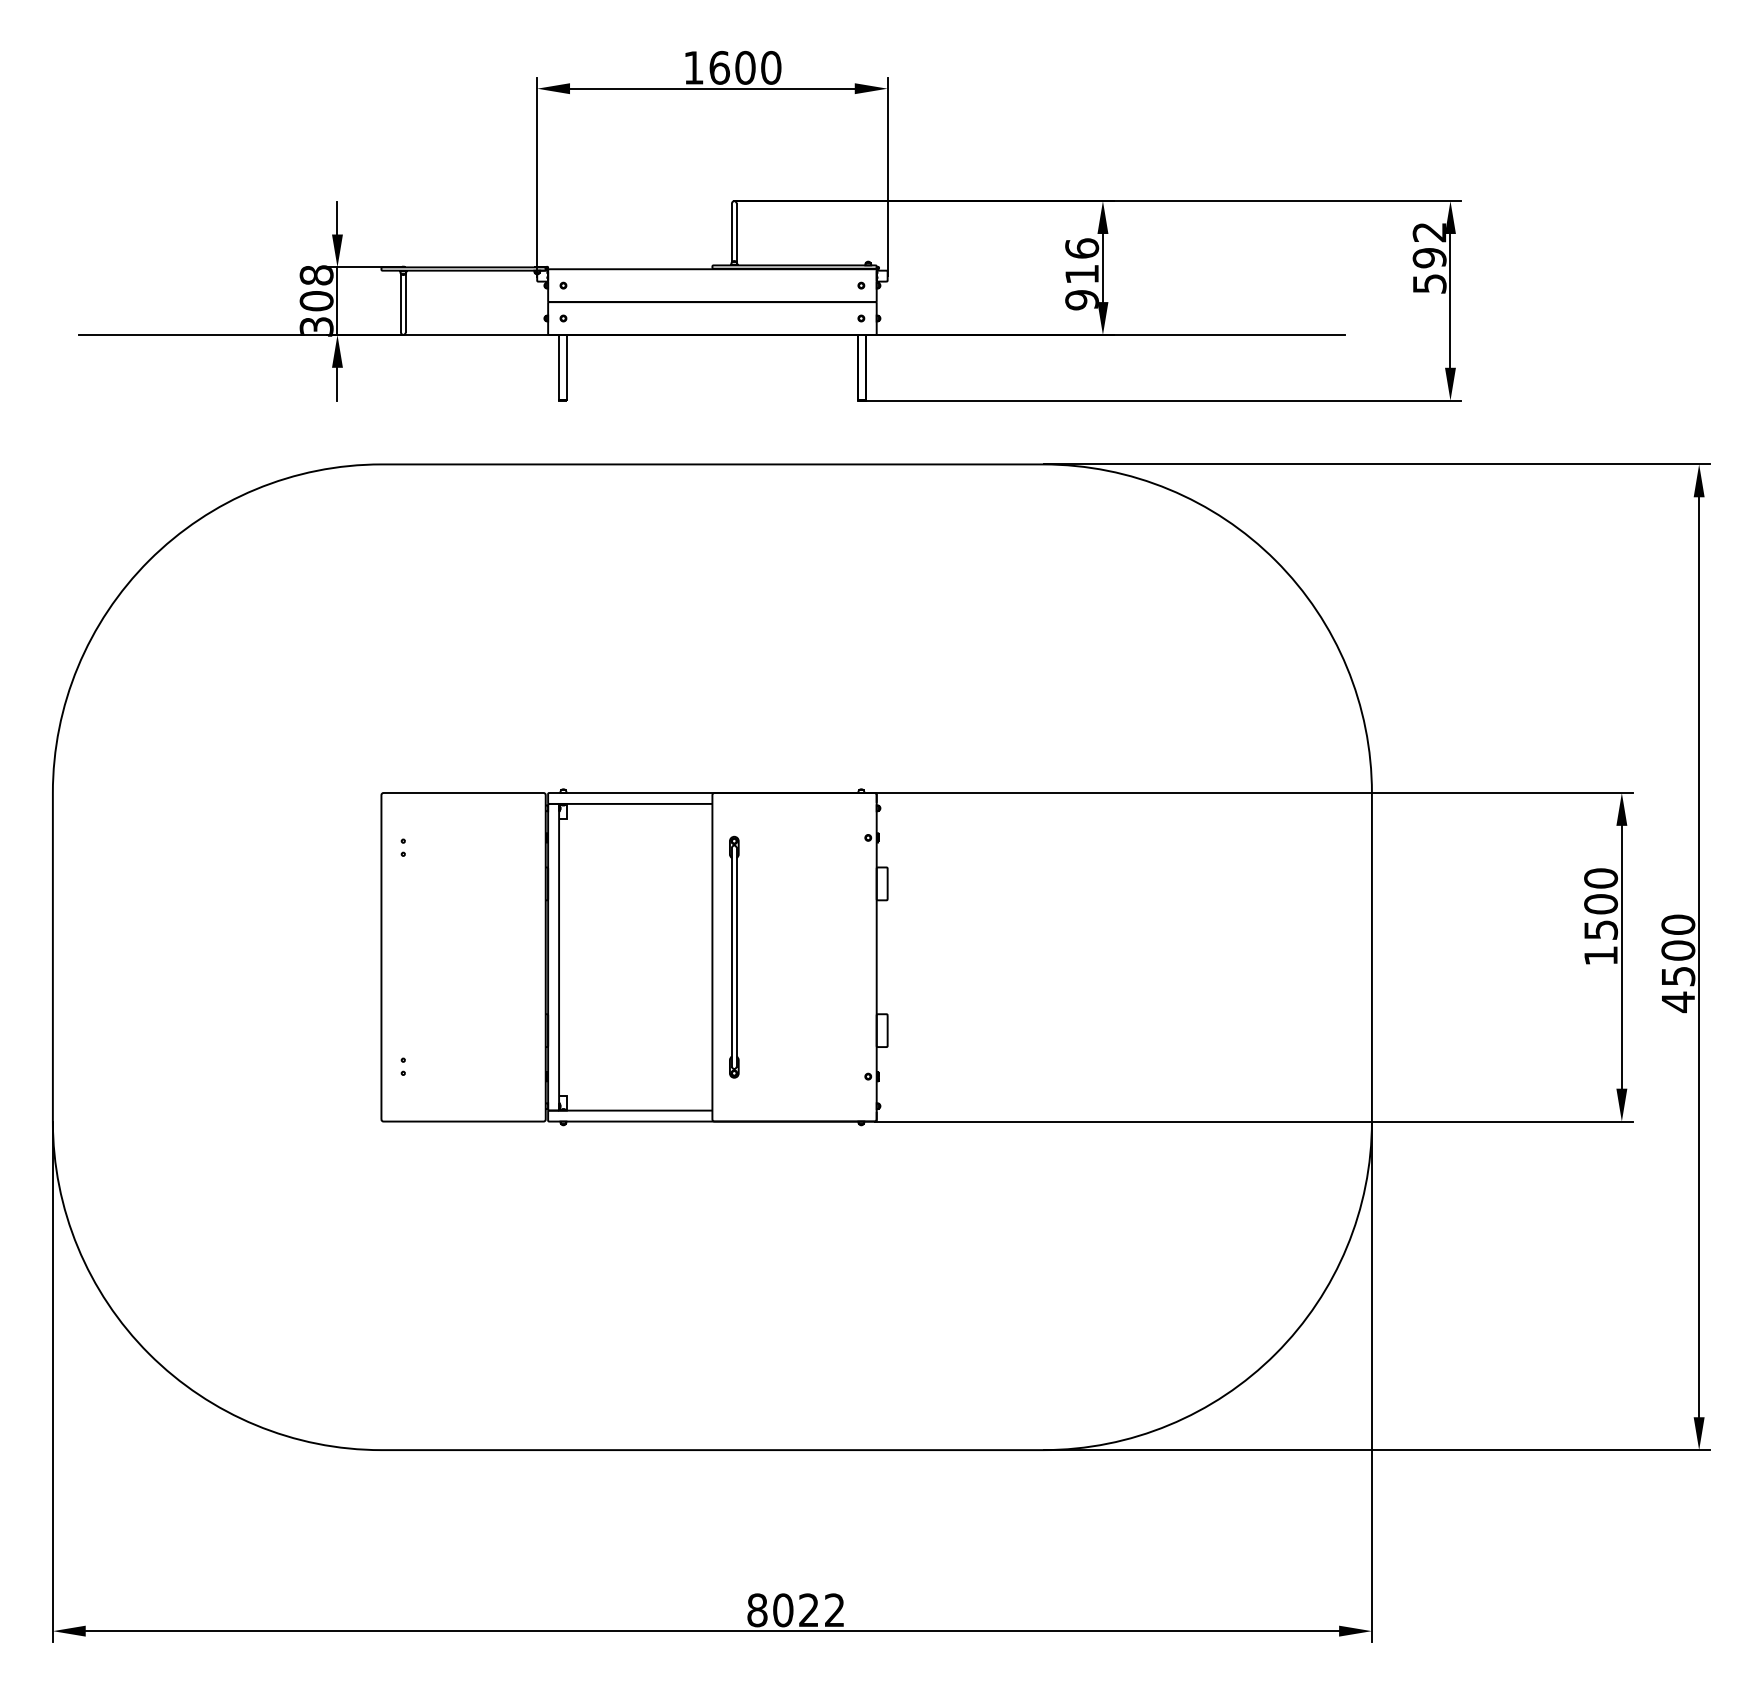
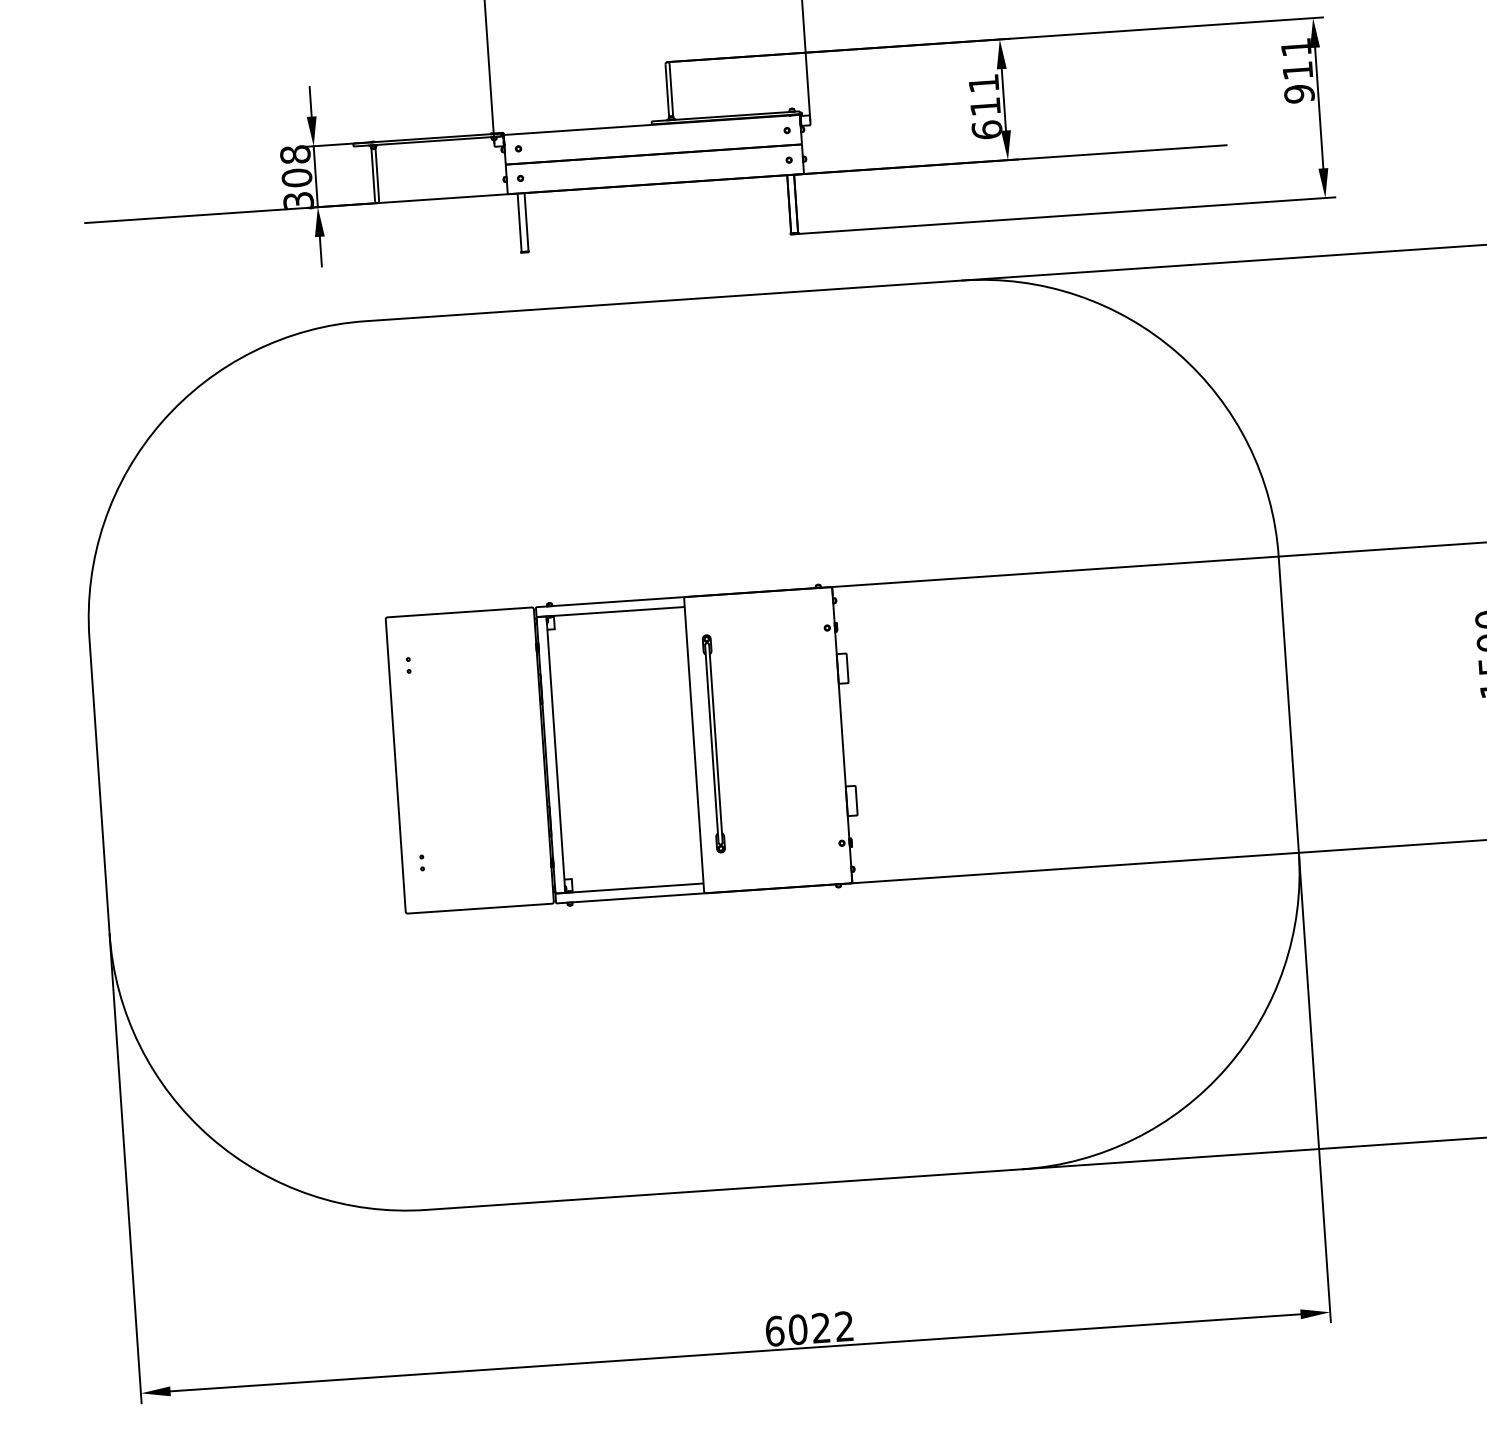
text: (1429, 258) -> (1297, 71), 592 -> 911
text: (1082, 274) -> (985, 106), 916 -> 611
text: (757, 1610) -> (774, 1331), 8022 -> 6022

